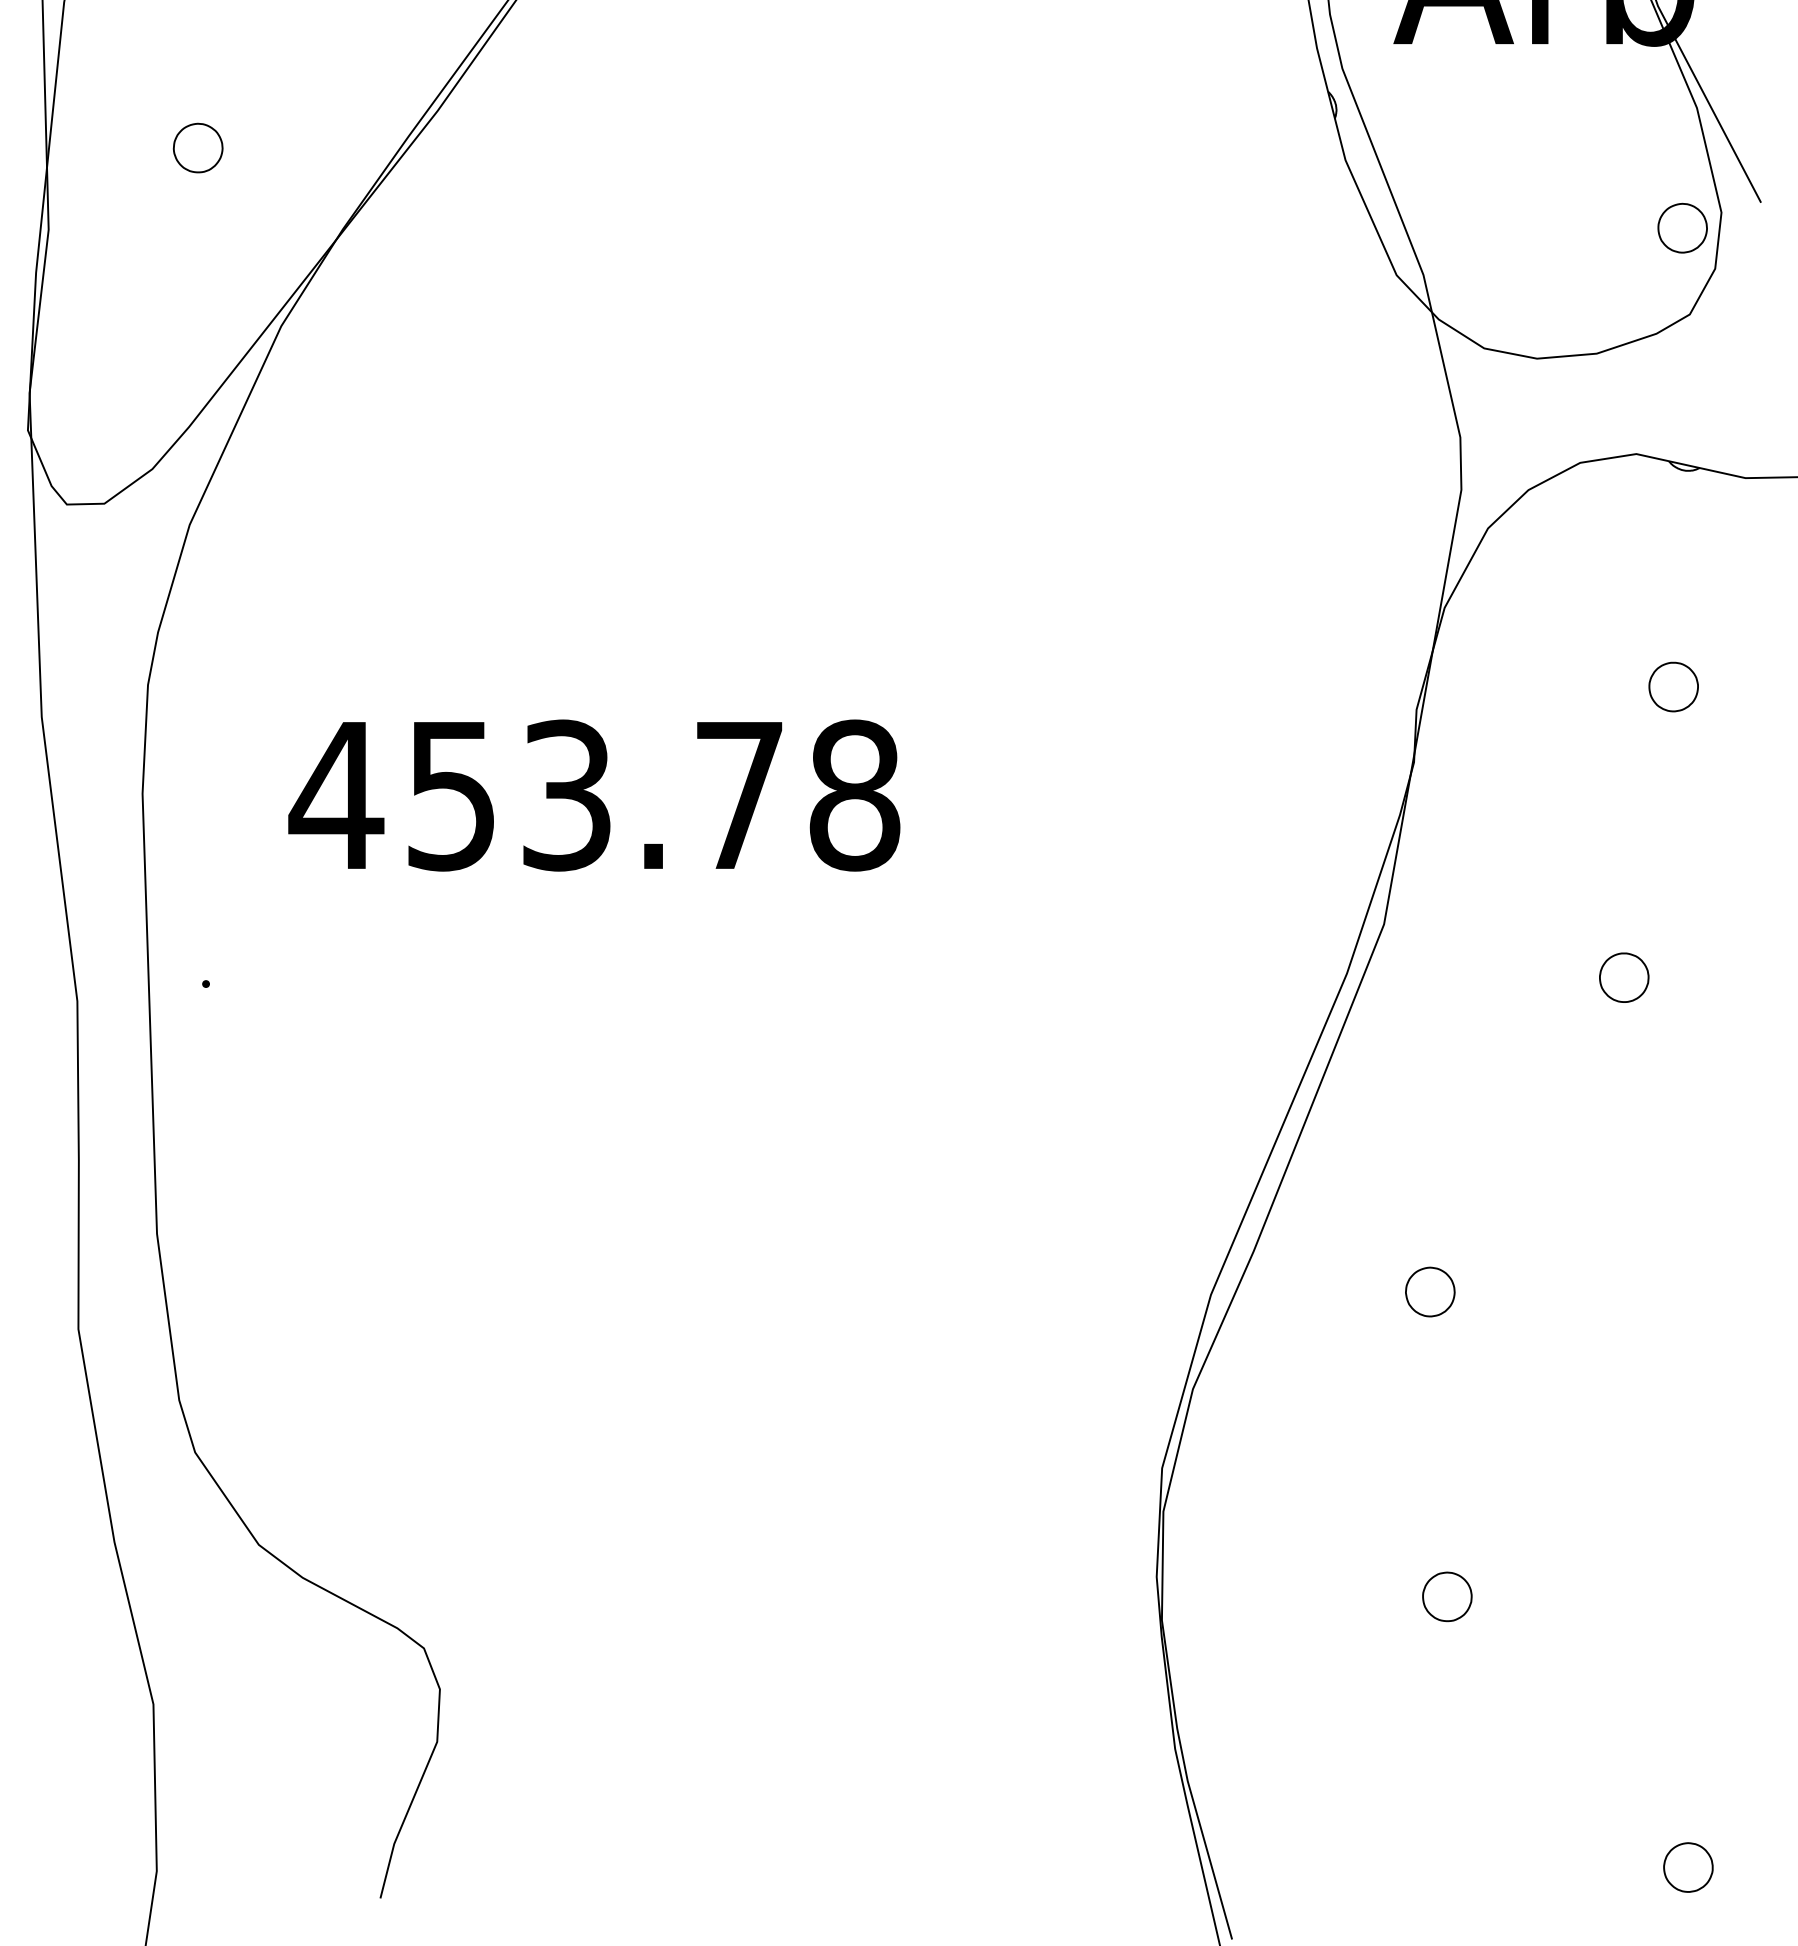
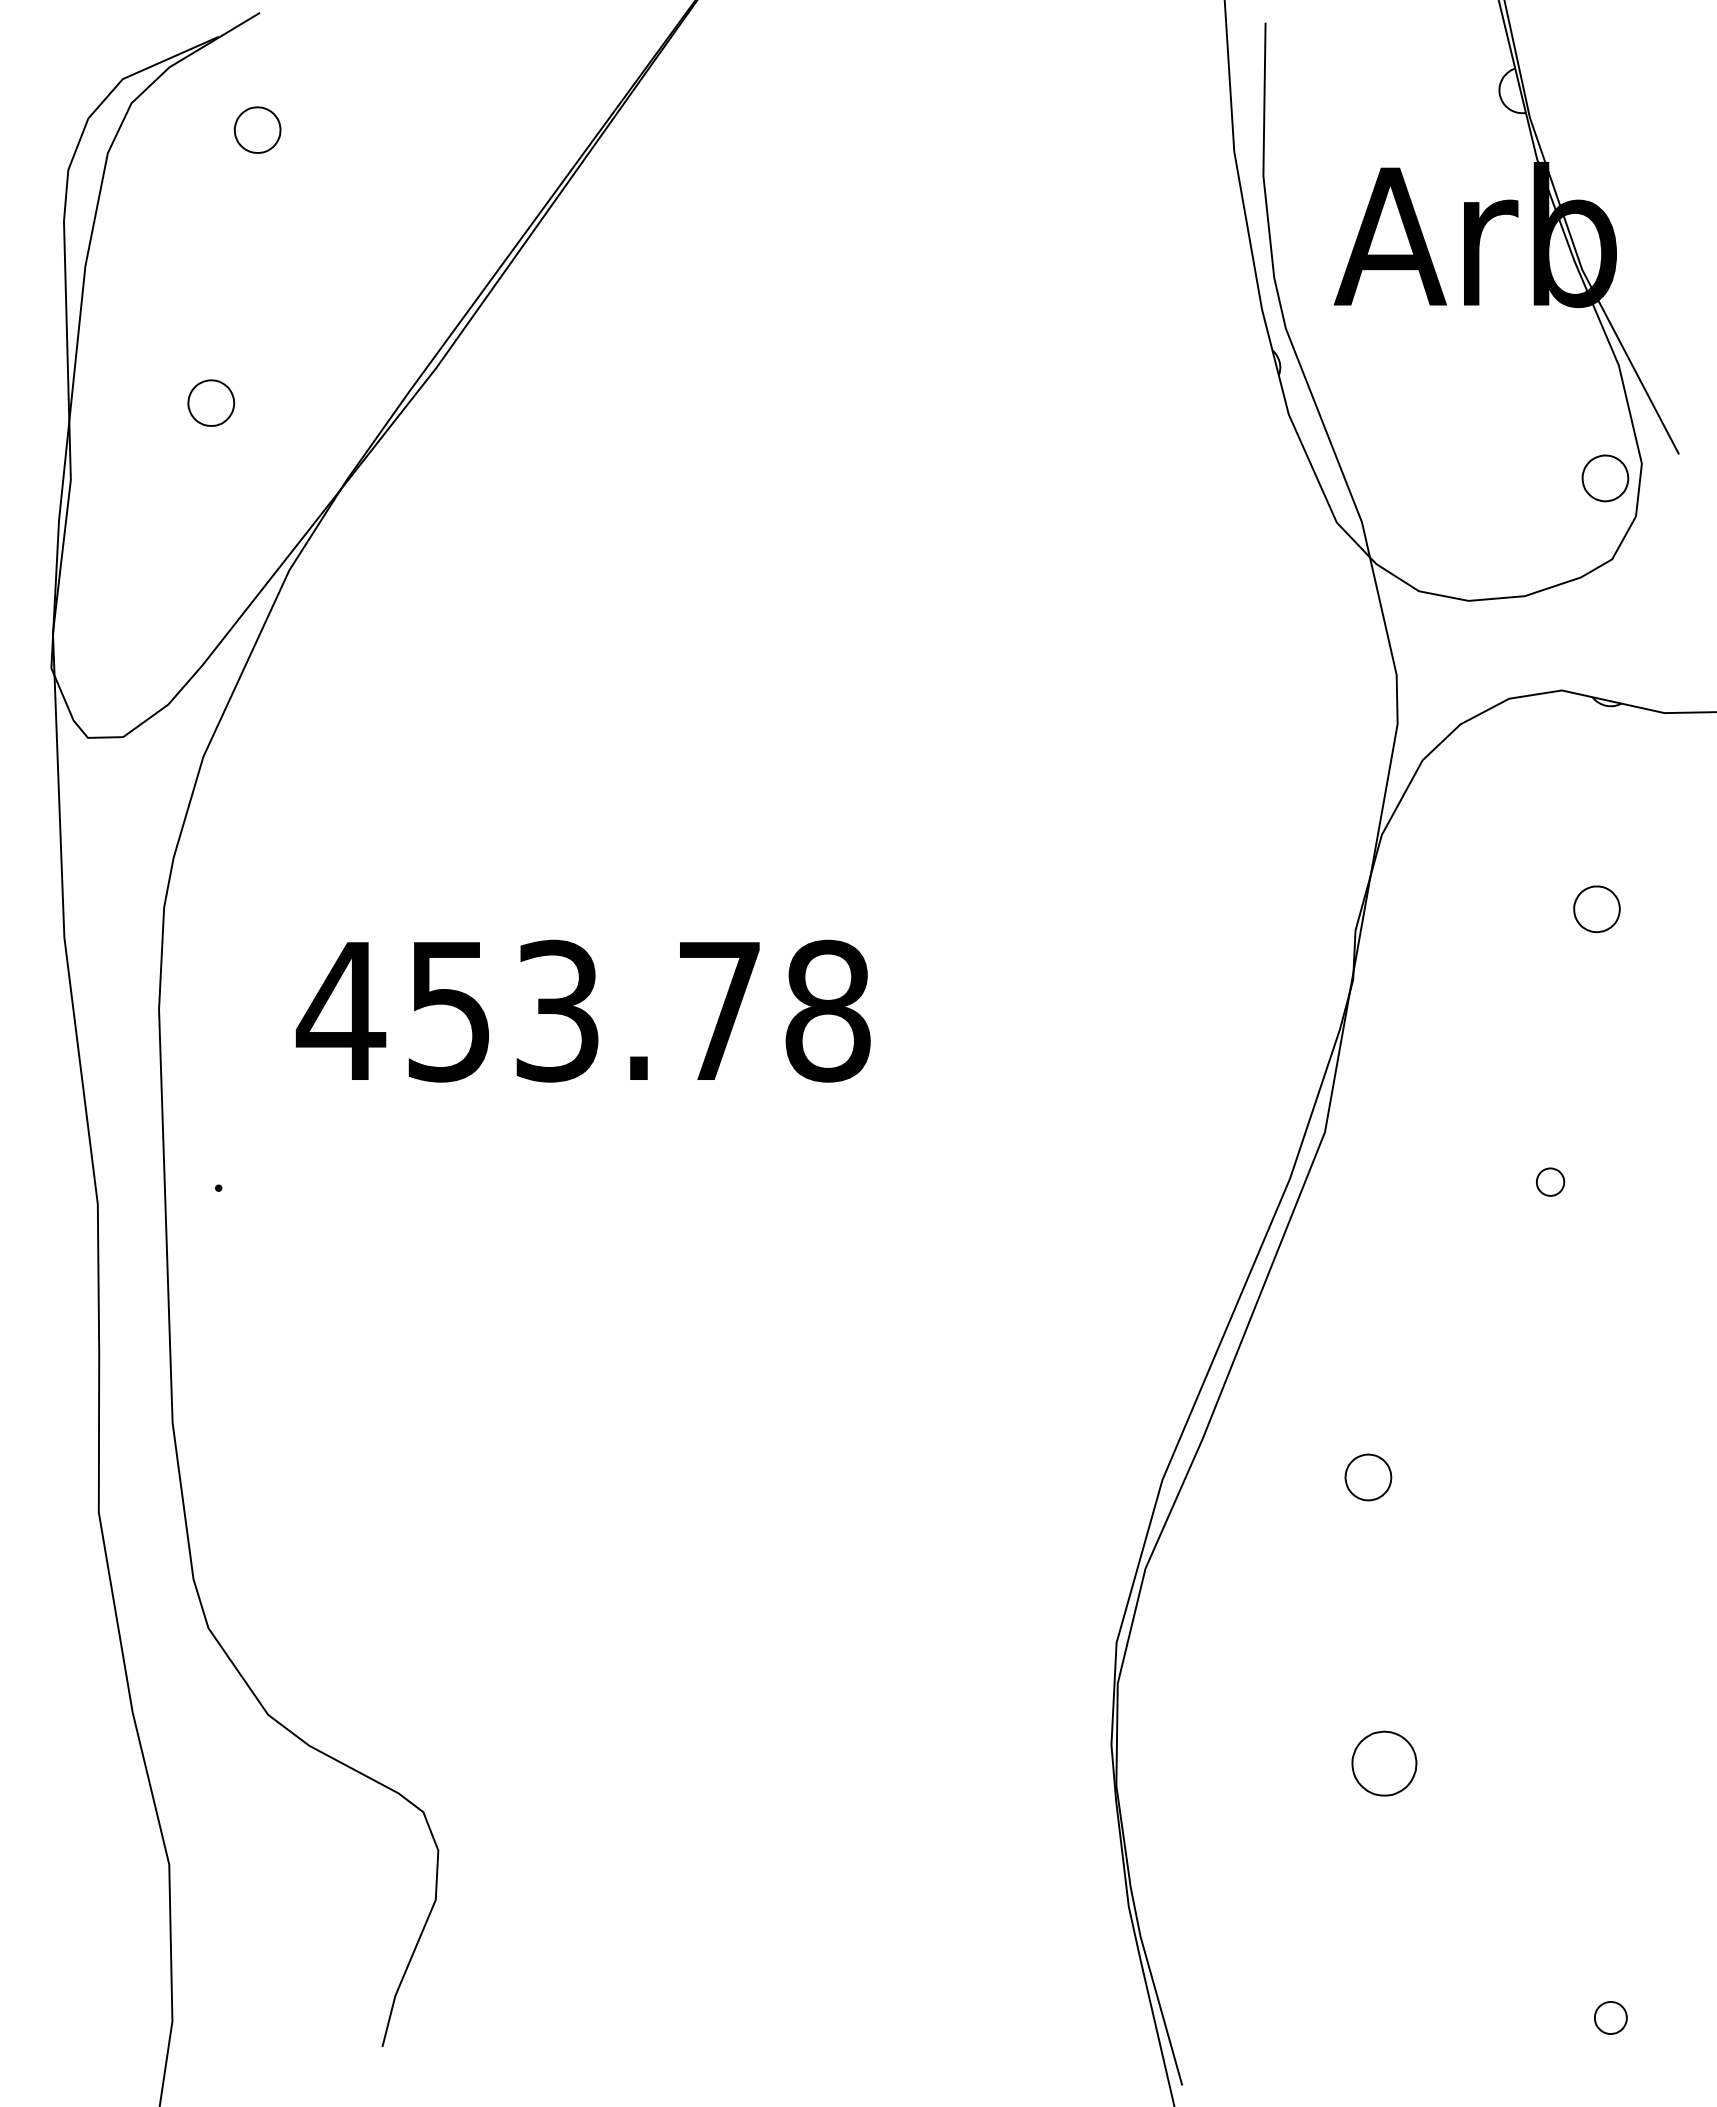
part: (1624, 976) -> (1550, 1181), size x0.6
part: (1447, 1596) -> (1384, 1763), size x1.4
part: (1688, 1867) -> (1610, 2017), size x0.7

